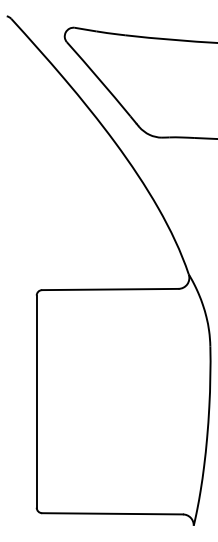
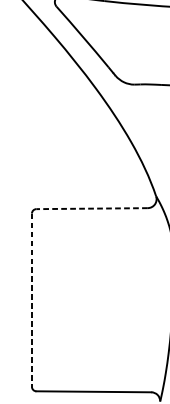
line: (109, 289) -> (91, 208), solid -> dashed
line: (36, 402) -> (31, 300), solid -> dashed

